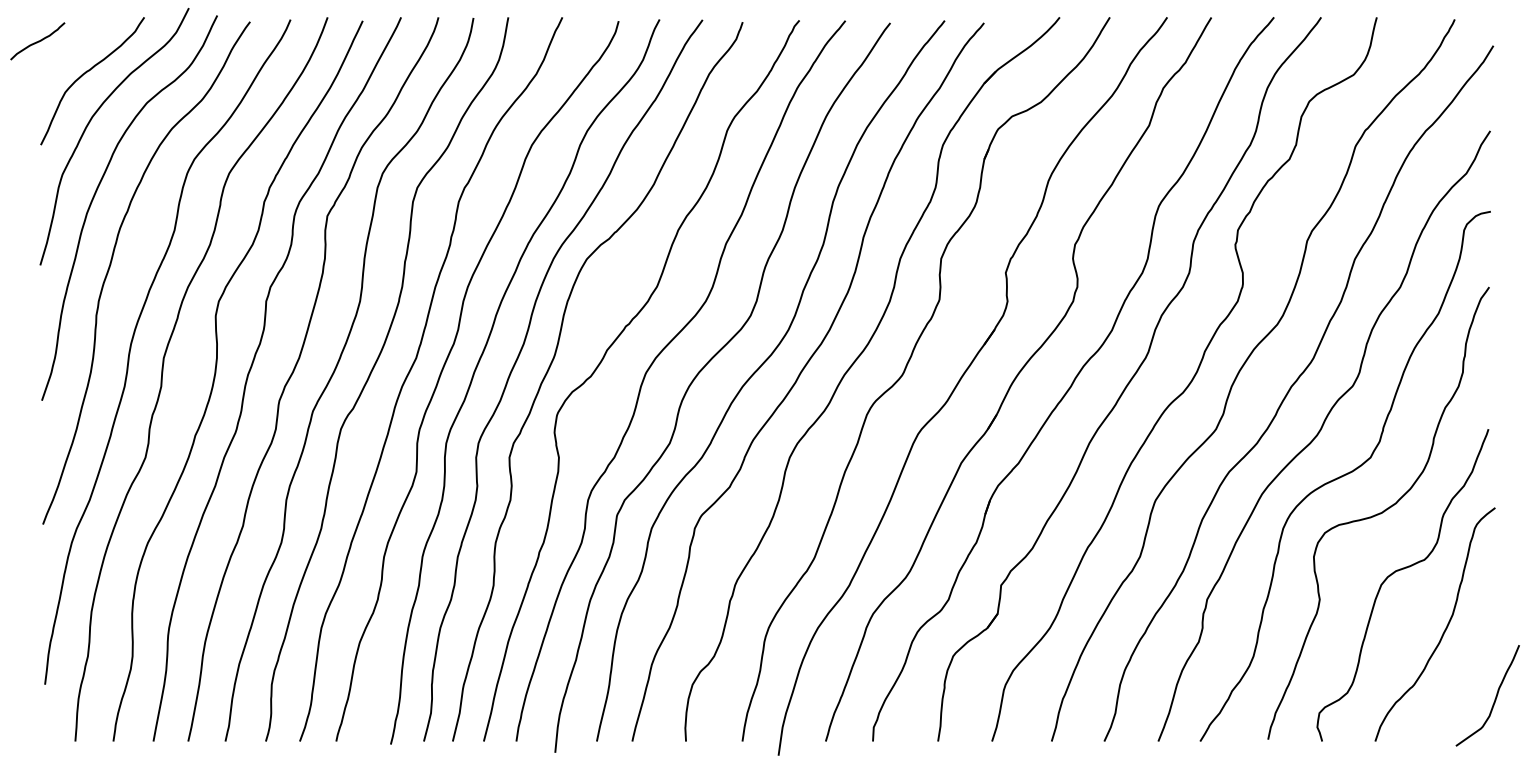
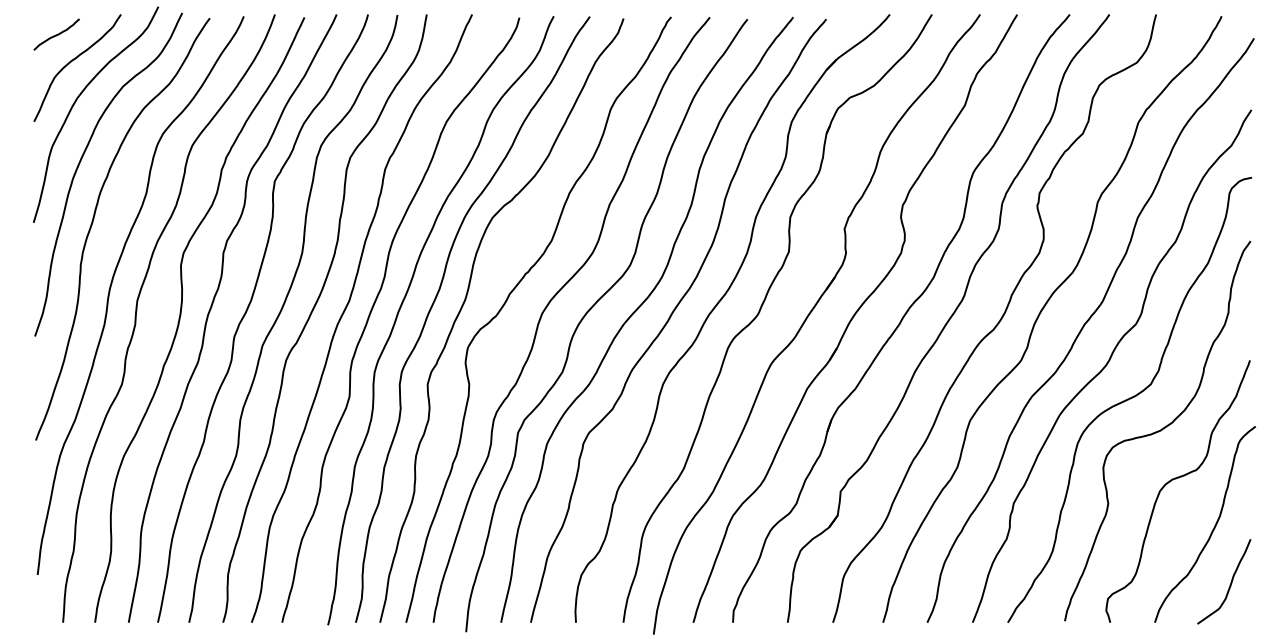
curve: (37, 41) -> (56, 34), moved
curve: (1495, 696) -> (1230, 582), moved

